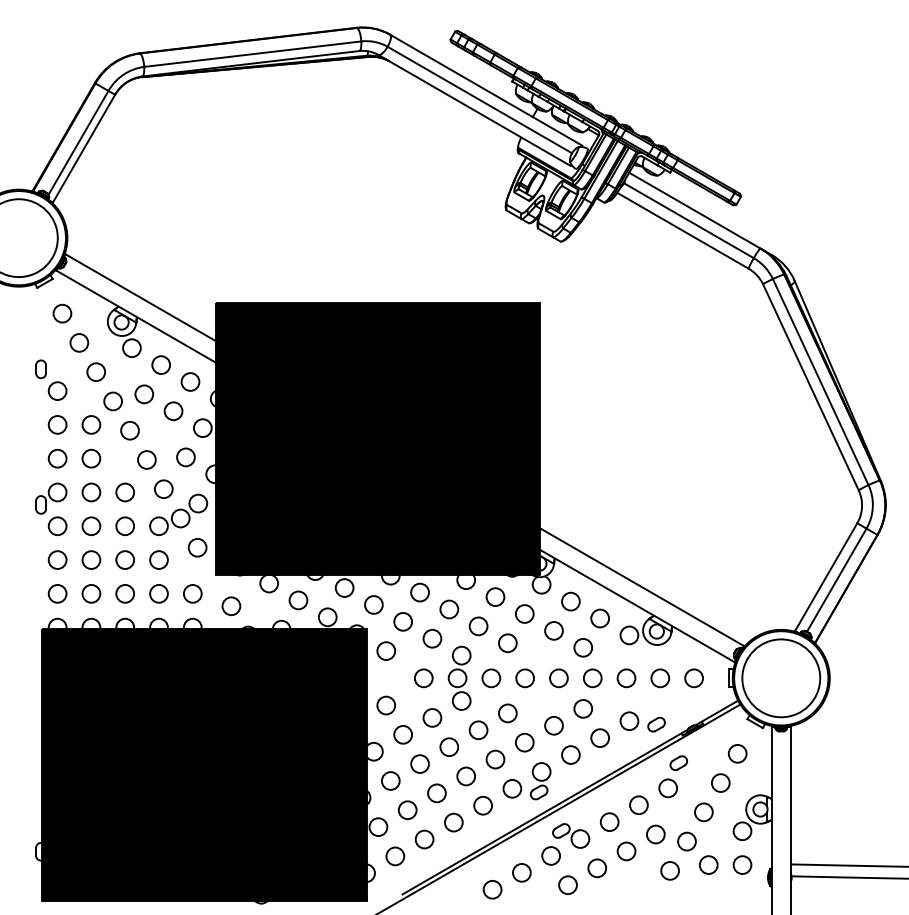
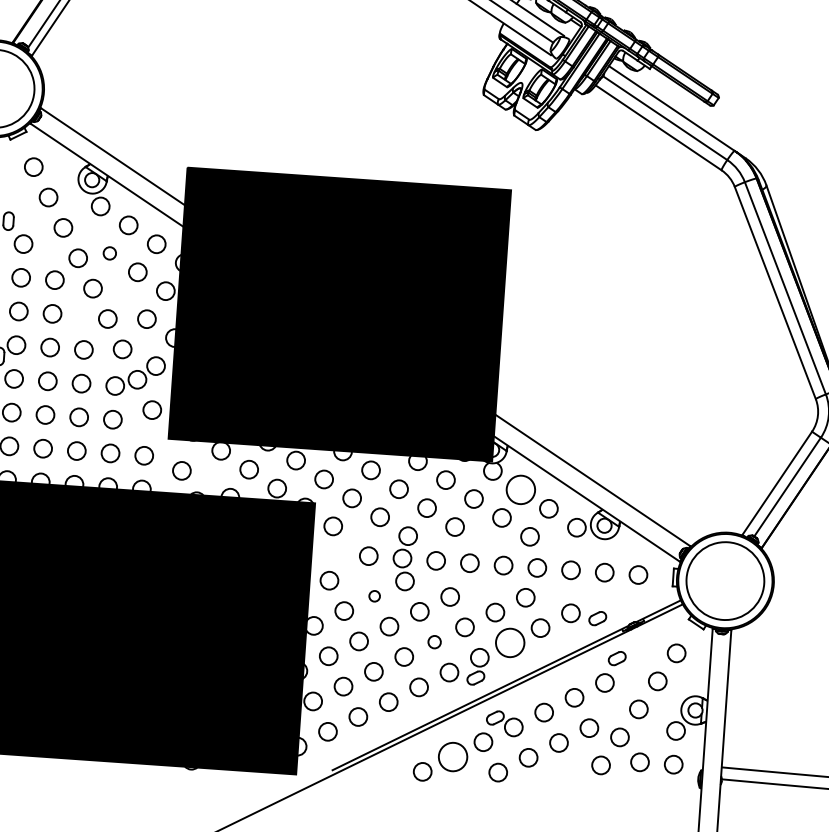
circle: (144, 394) -> (109, 253), size x0.7
circle: (570, 601) -> (520, 489), size x1.6
circle: (432, 717) -> (374, 595), size x0.6
circle: (570, 754) -> (509, 642), size x1.6
circle: (495, 759) -> (434, 642), size x0.7
circle: (521, 872) -> (452, 756), size x1.6

